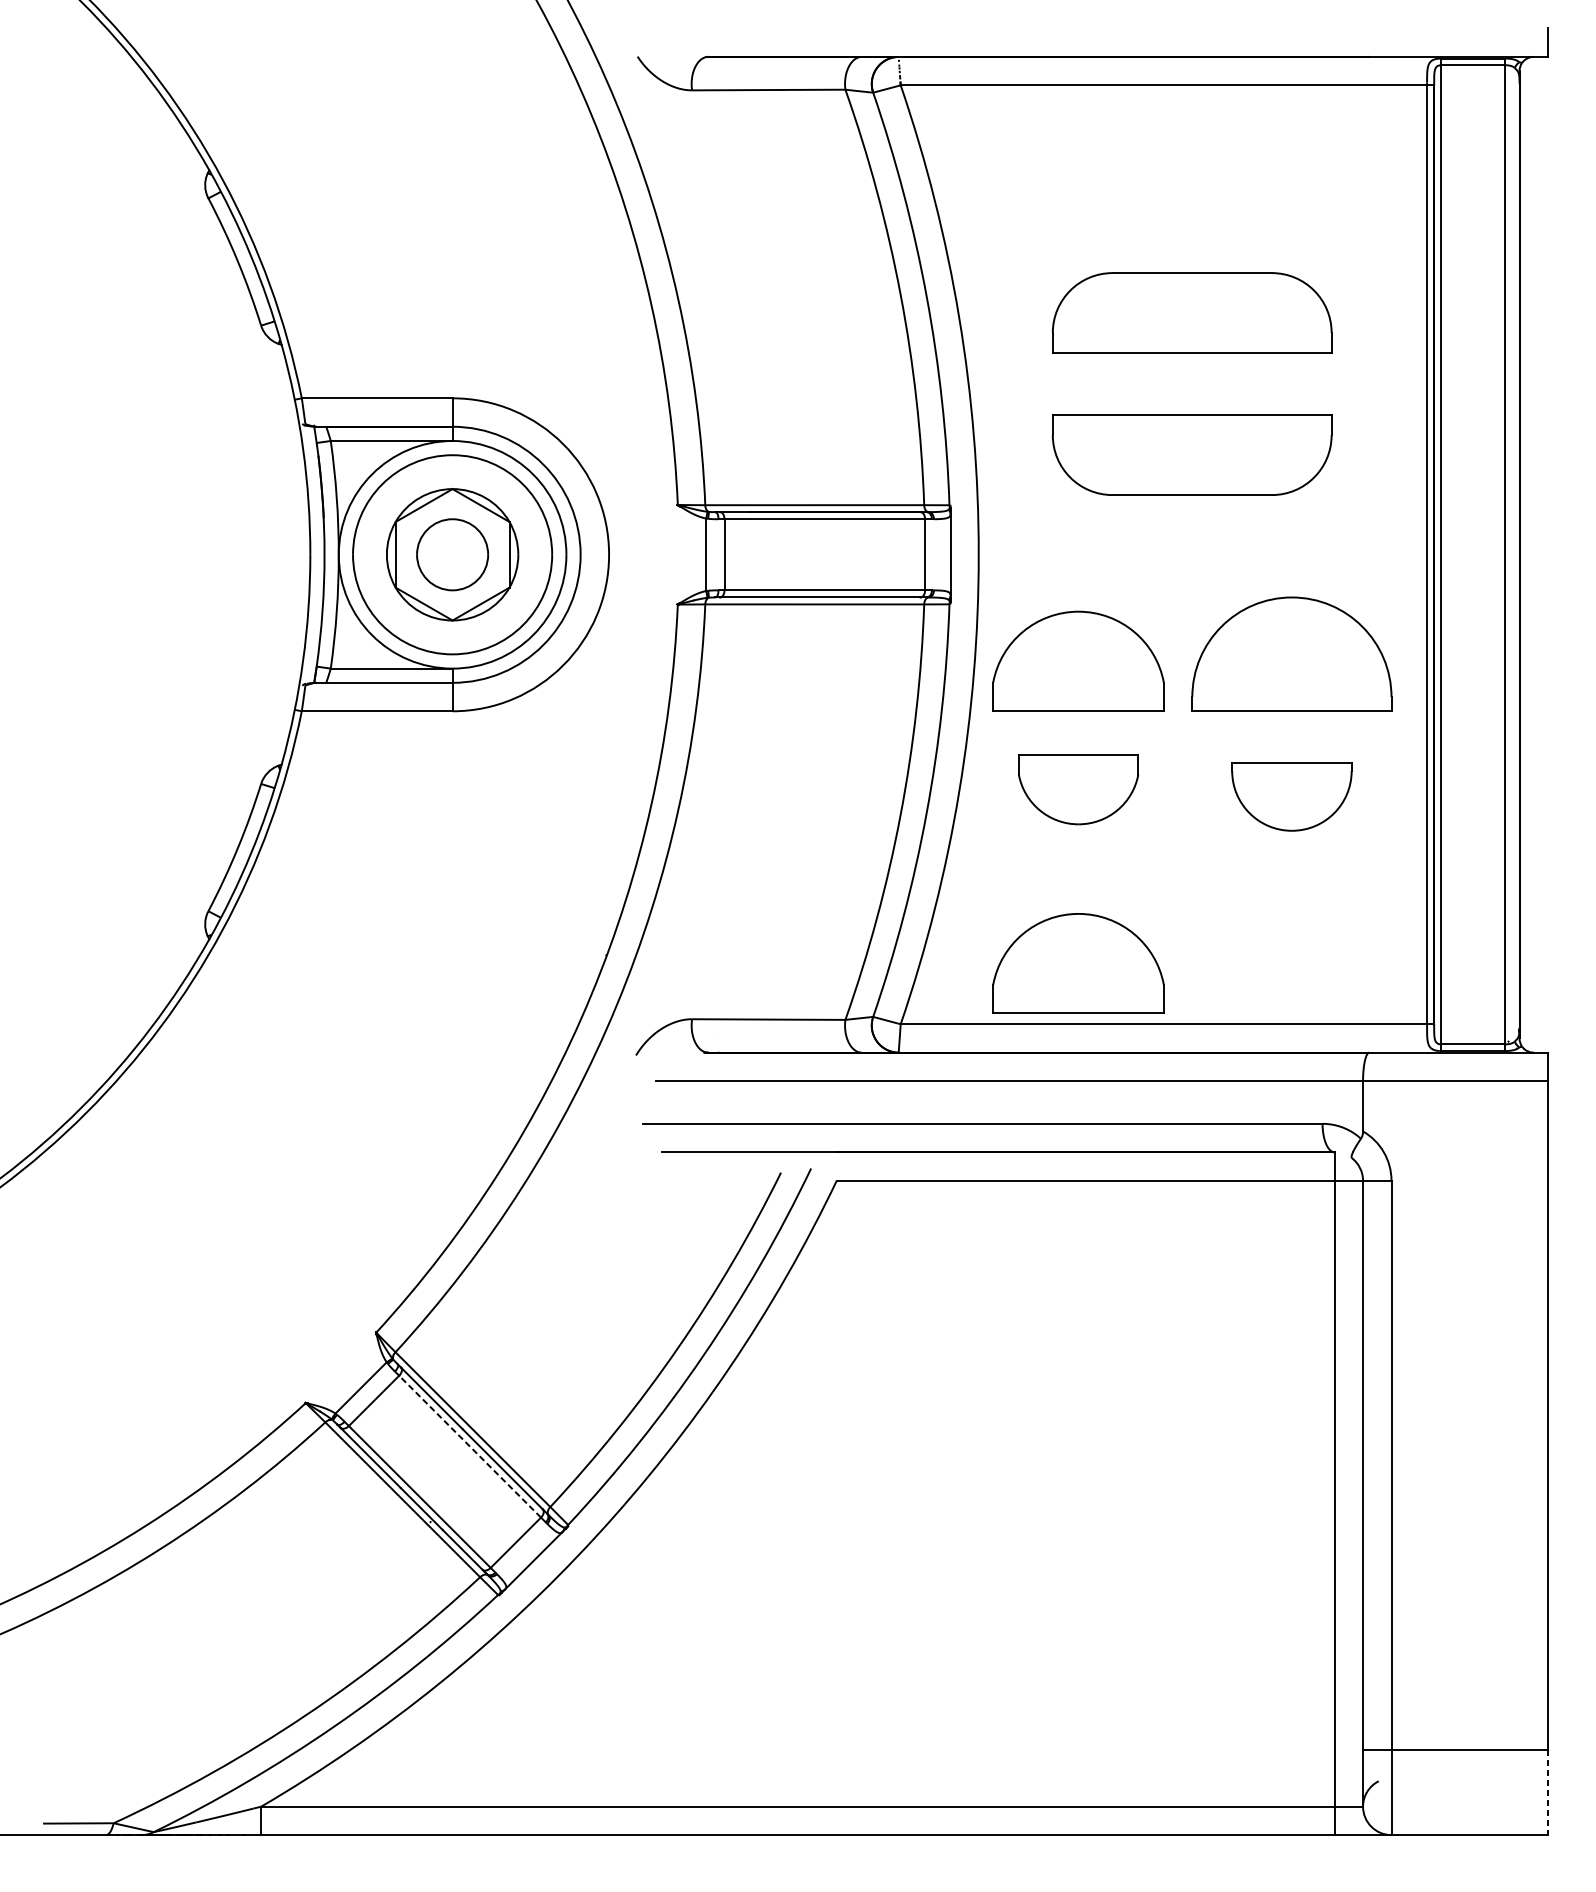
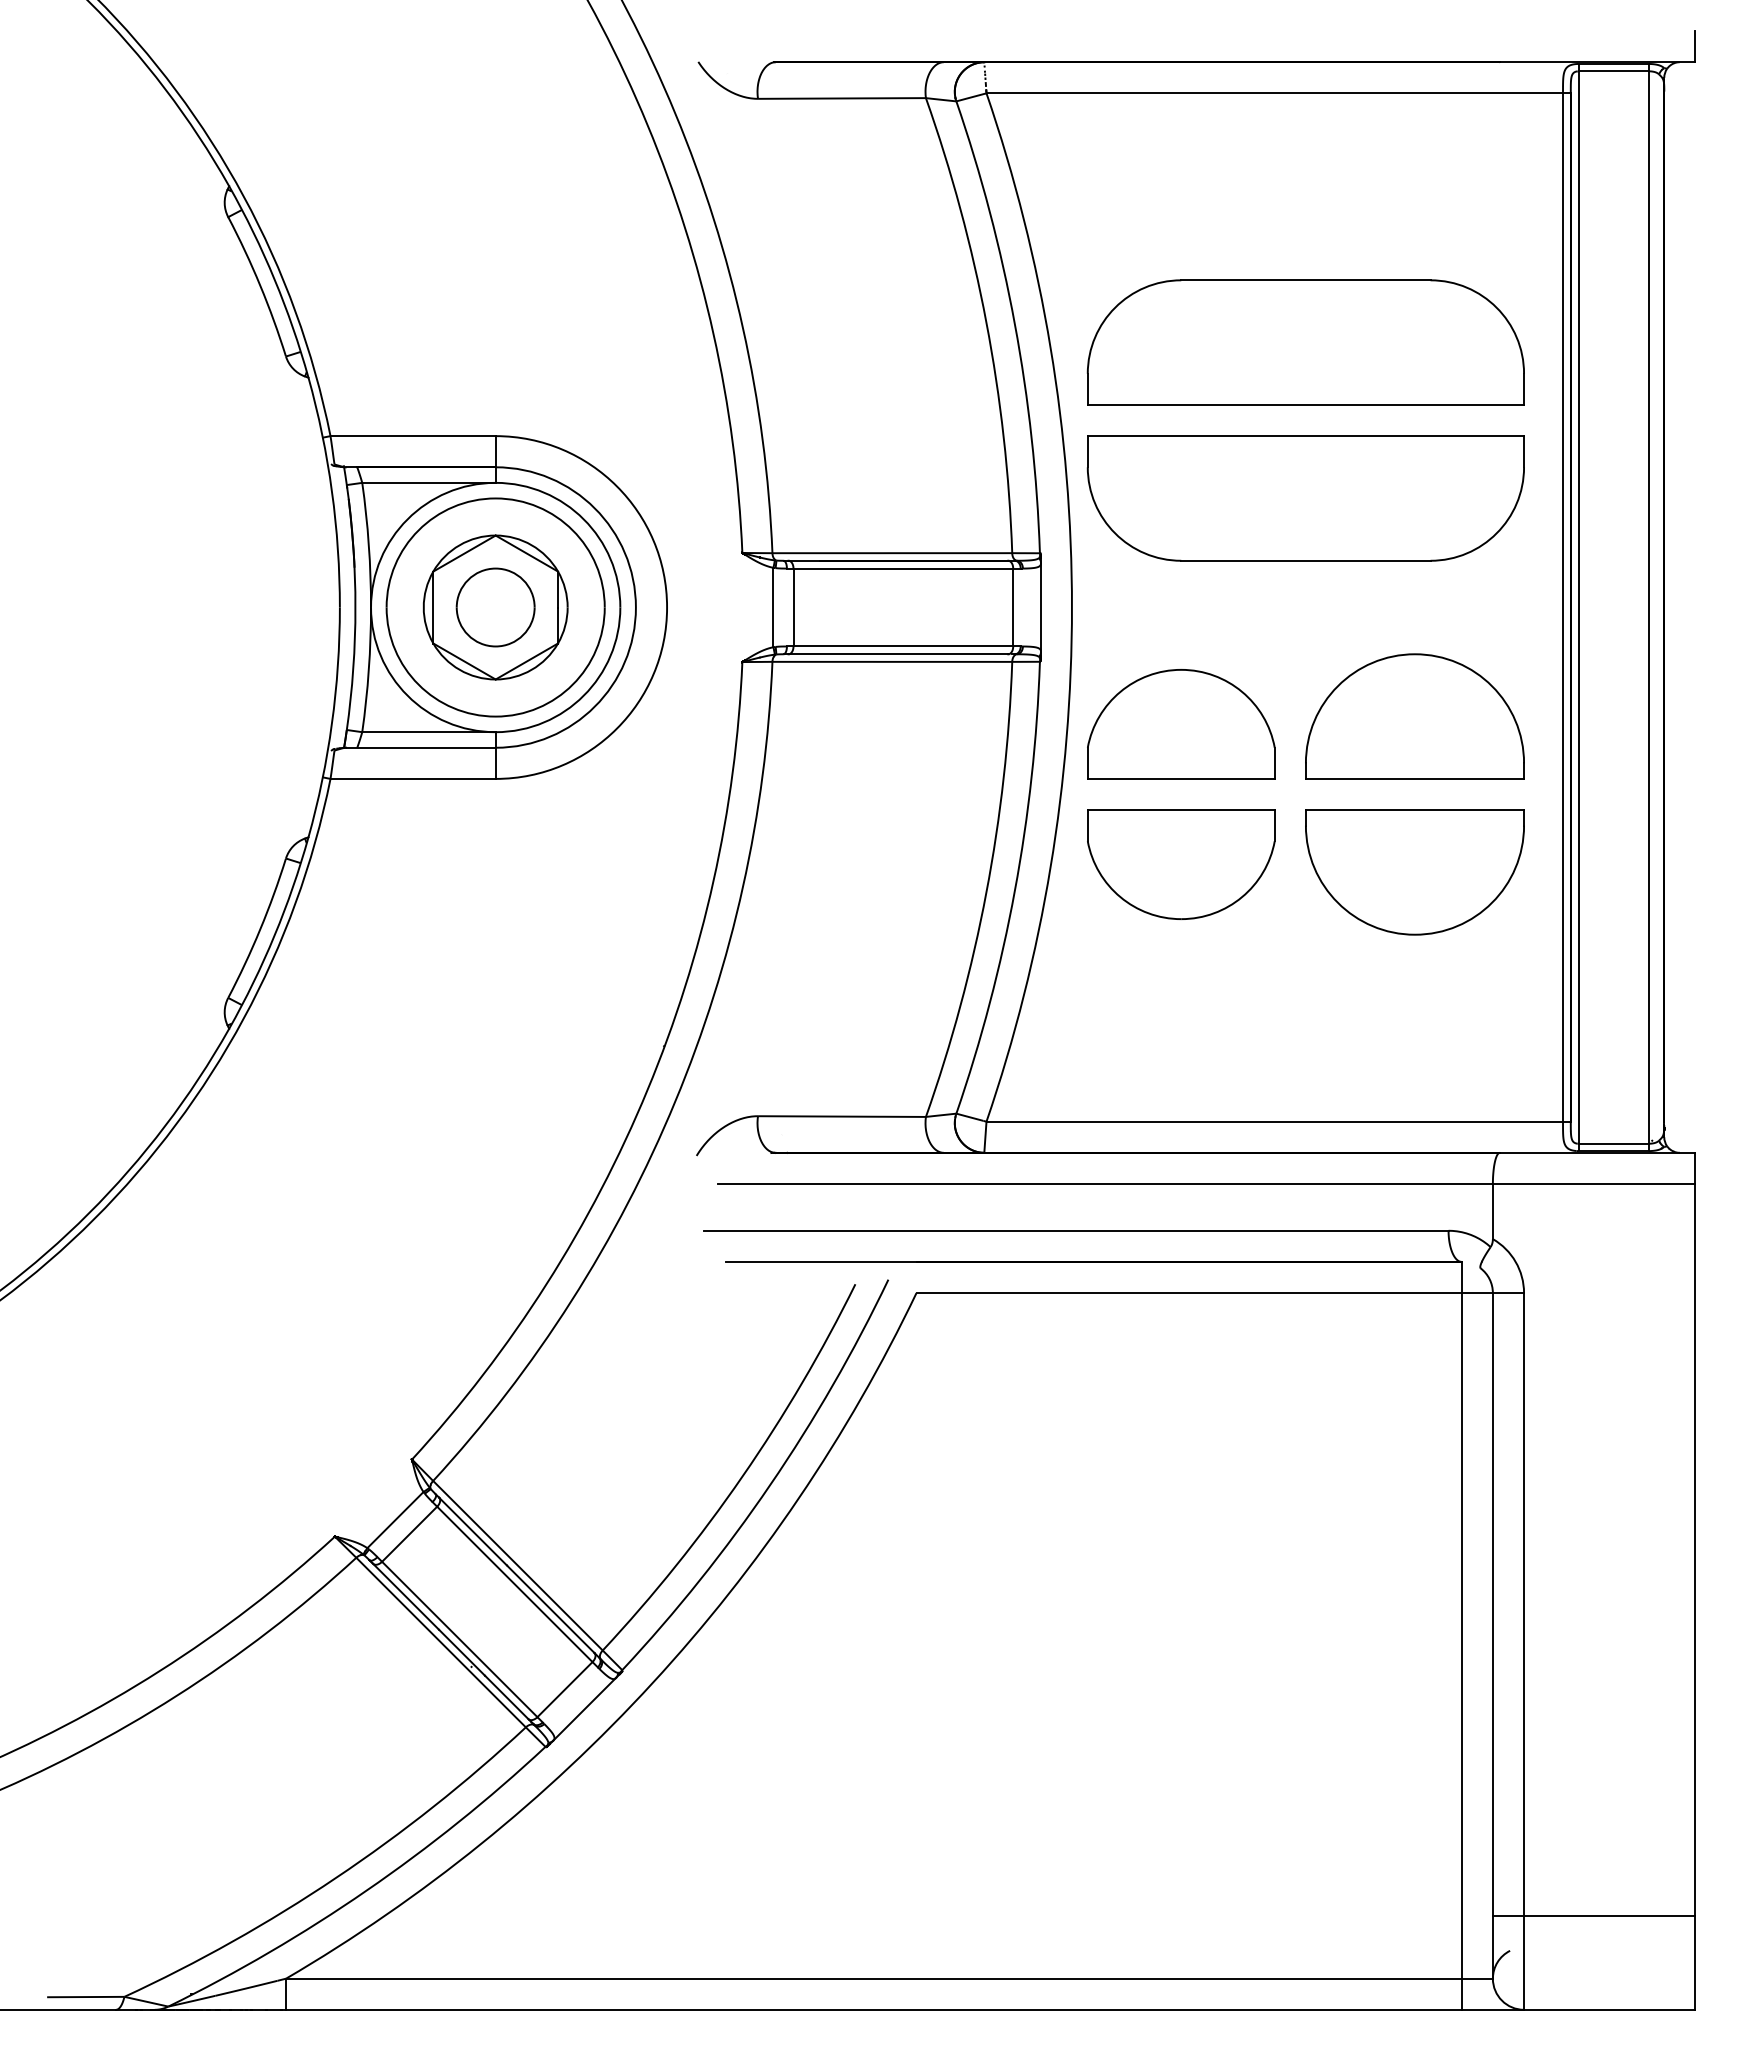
part: (1191, 312) -> (1305, 342), size x1.43
part: (1191, 455) -> (1305, 498), size x1.43
part: (1078, 789) -> (1181, 864), size x1.43
part: (1291, 796) -> (1414, 872), size x1.67
part: (1078, 963) -> (1181, 1055), removed
line: (469, 1446) -> (514, 1584), dashed -> solid
line: (1548, 1792) -> (1695, 1963), dashed -> solid

